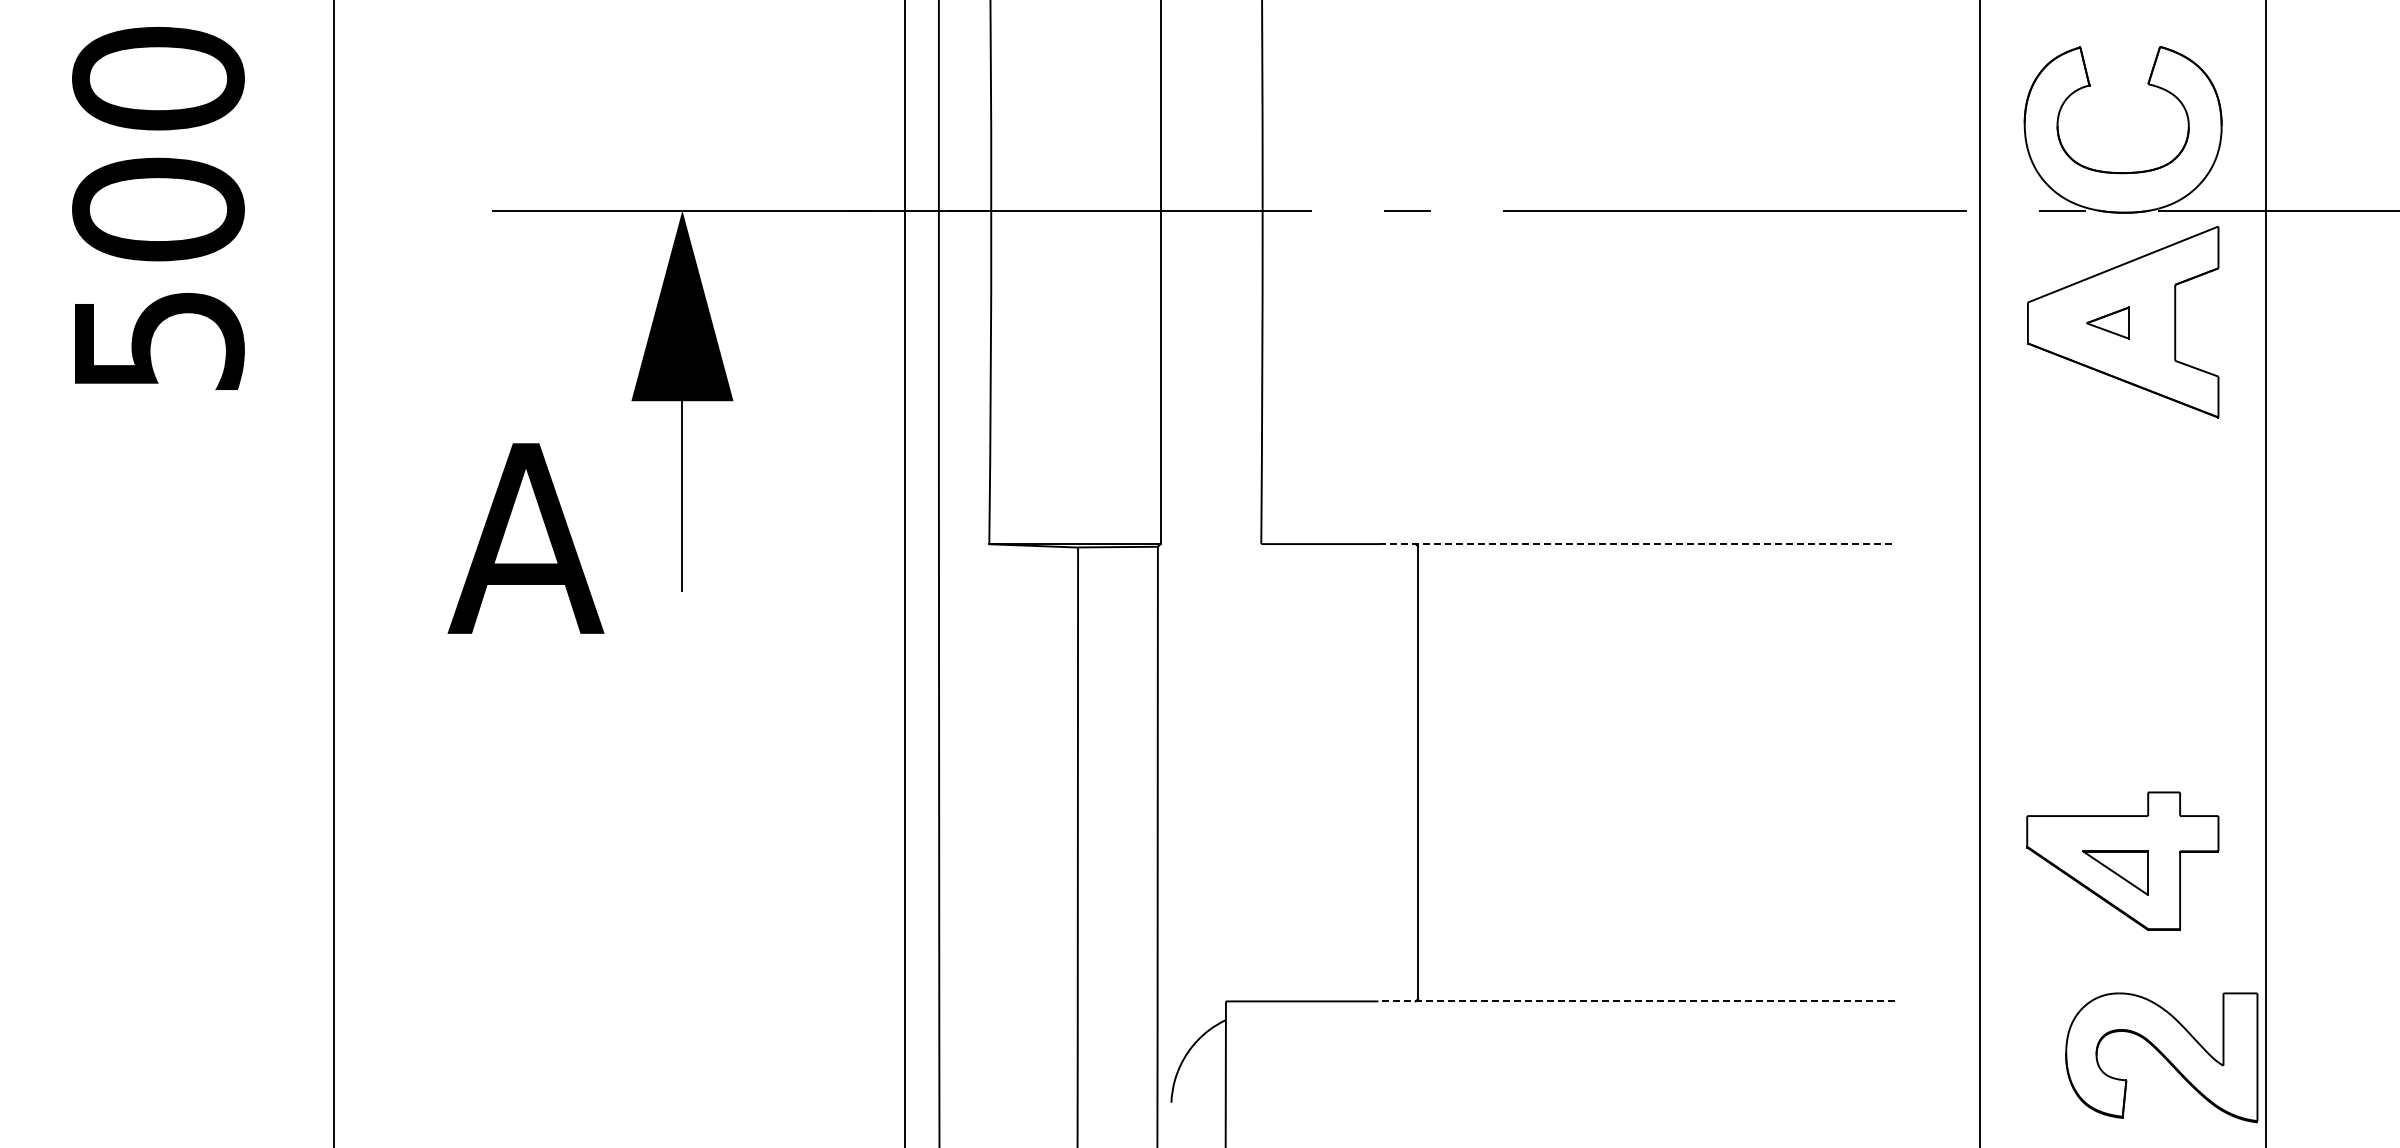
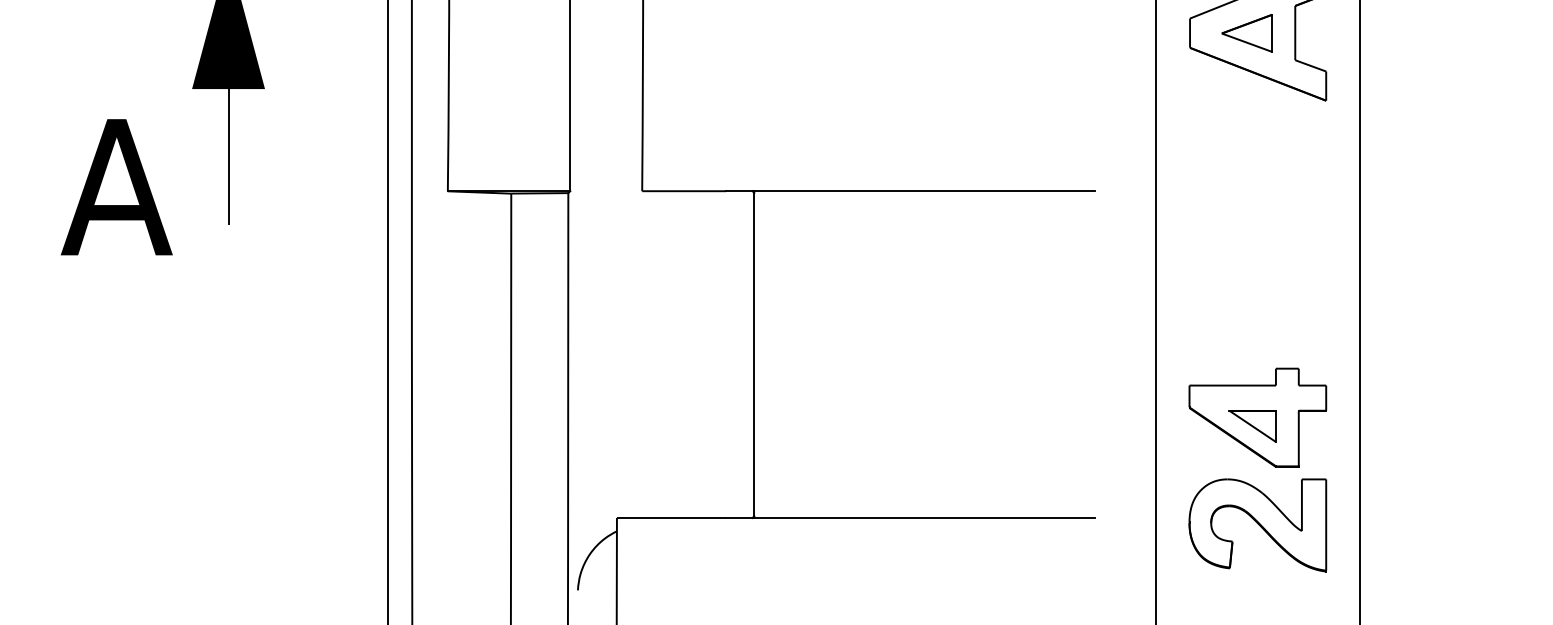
part: (2107, 322) -> (1246, 32), size x1.67
line: (1636, 544) -> (910, 191), dashed -> solid
line: (1635, 1001) -> (909, 518), dashed -> solid
part: (2161, 1057) -> (1257, 525), moved

